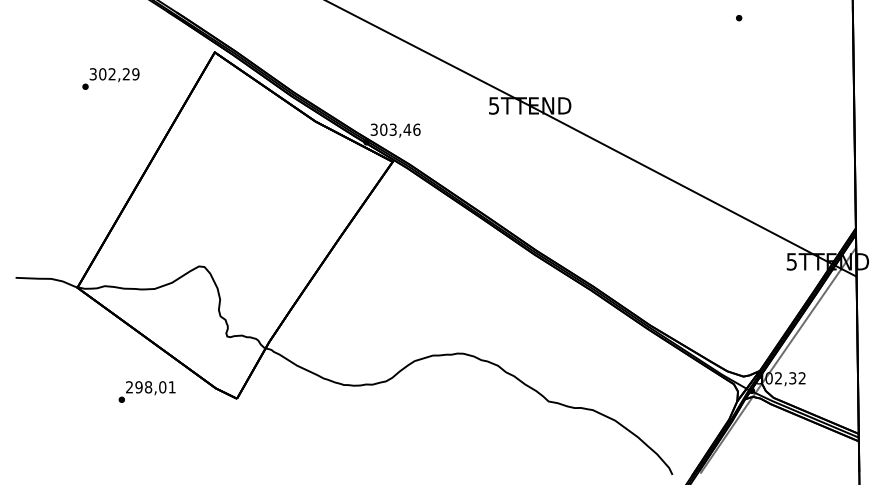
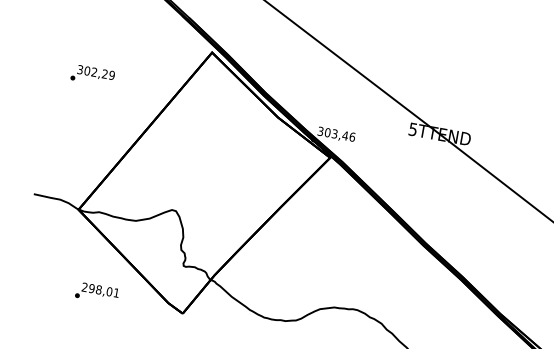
text: (110, 78) -> (92, 75), moved
text: (146, 391) -> (96, 292), moved

